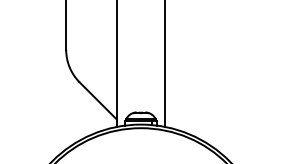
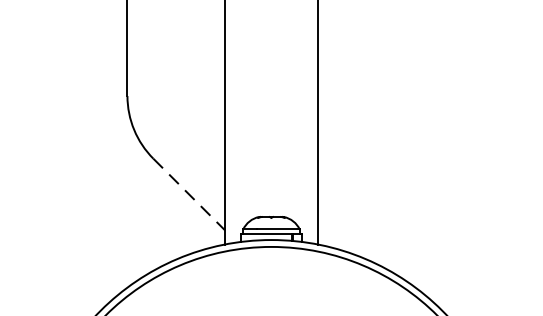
line: (98, 101) -> (189, 195), solid -> dashed

